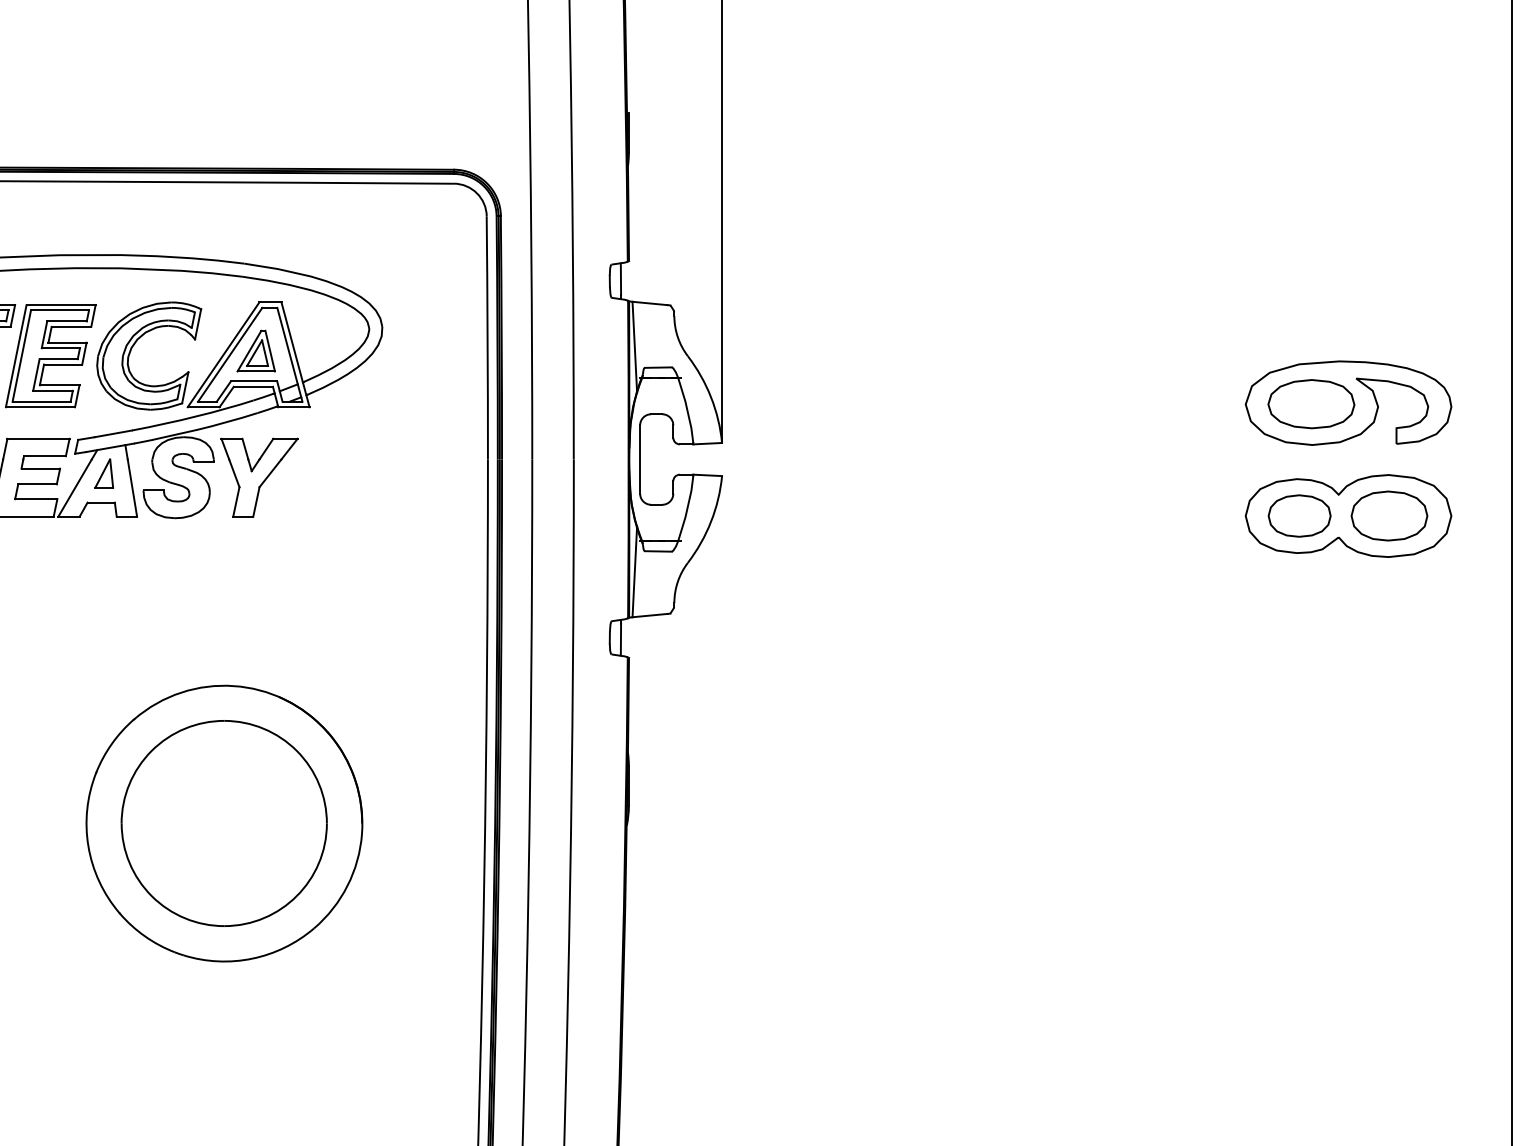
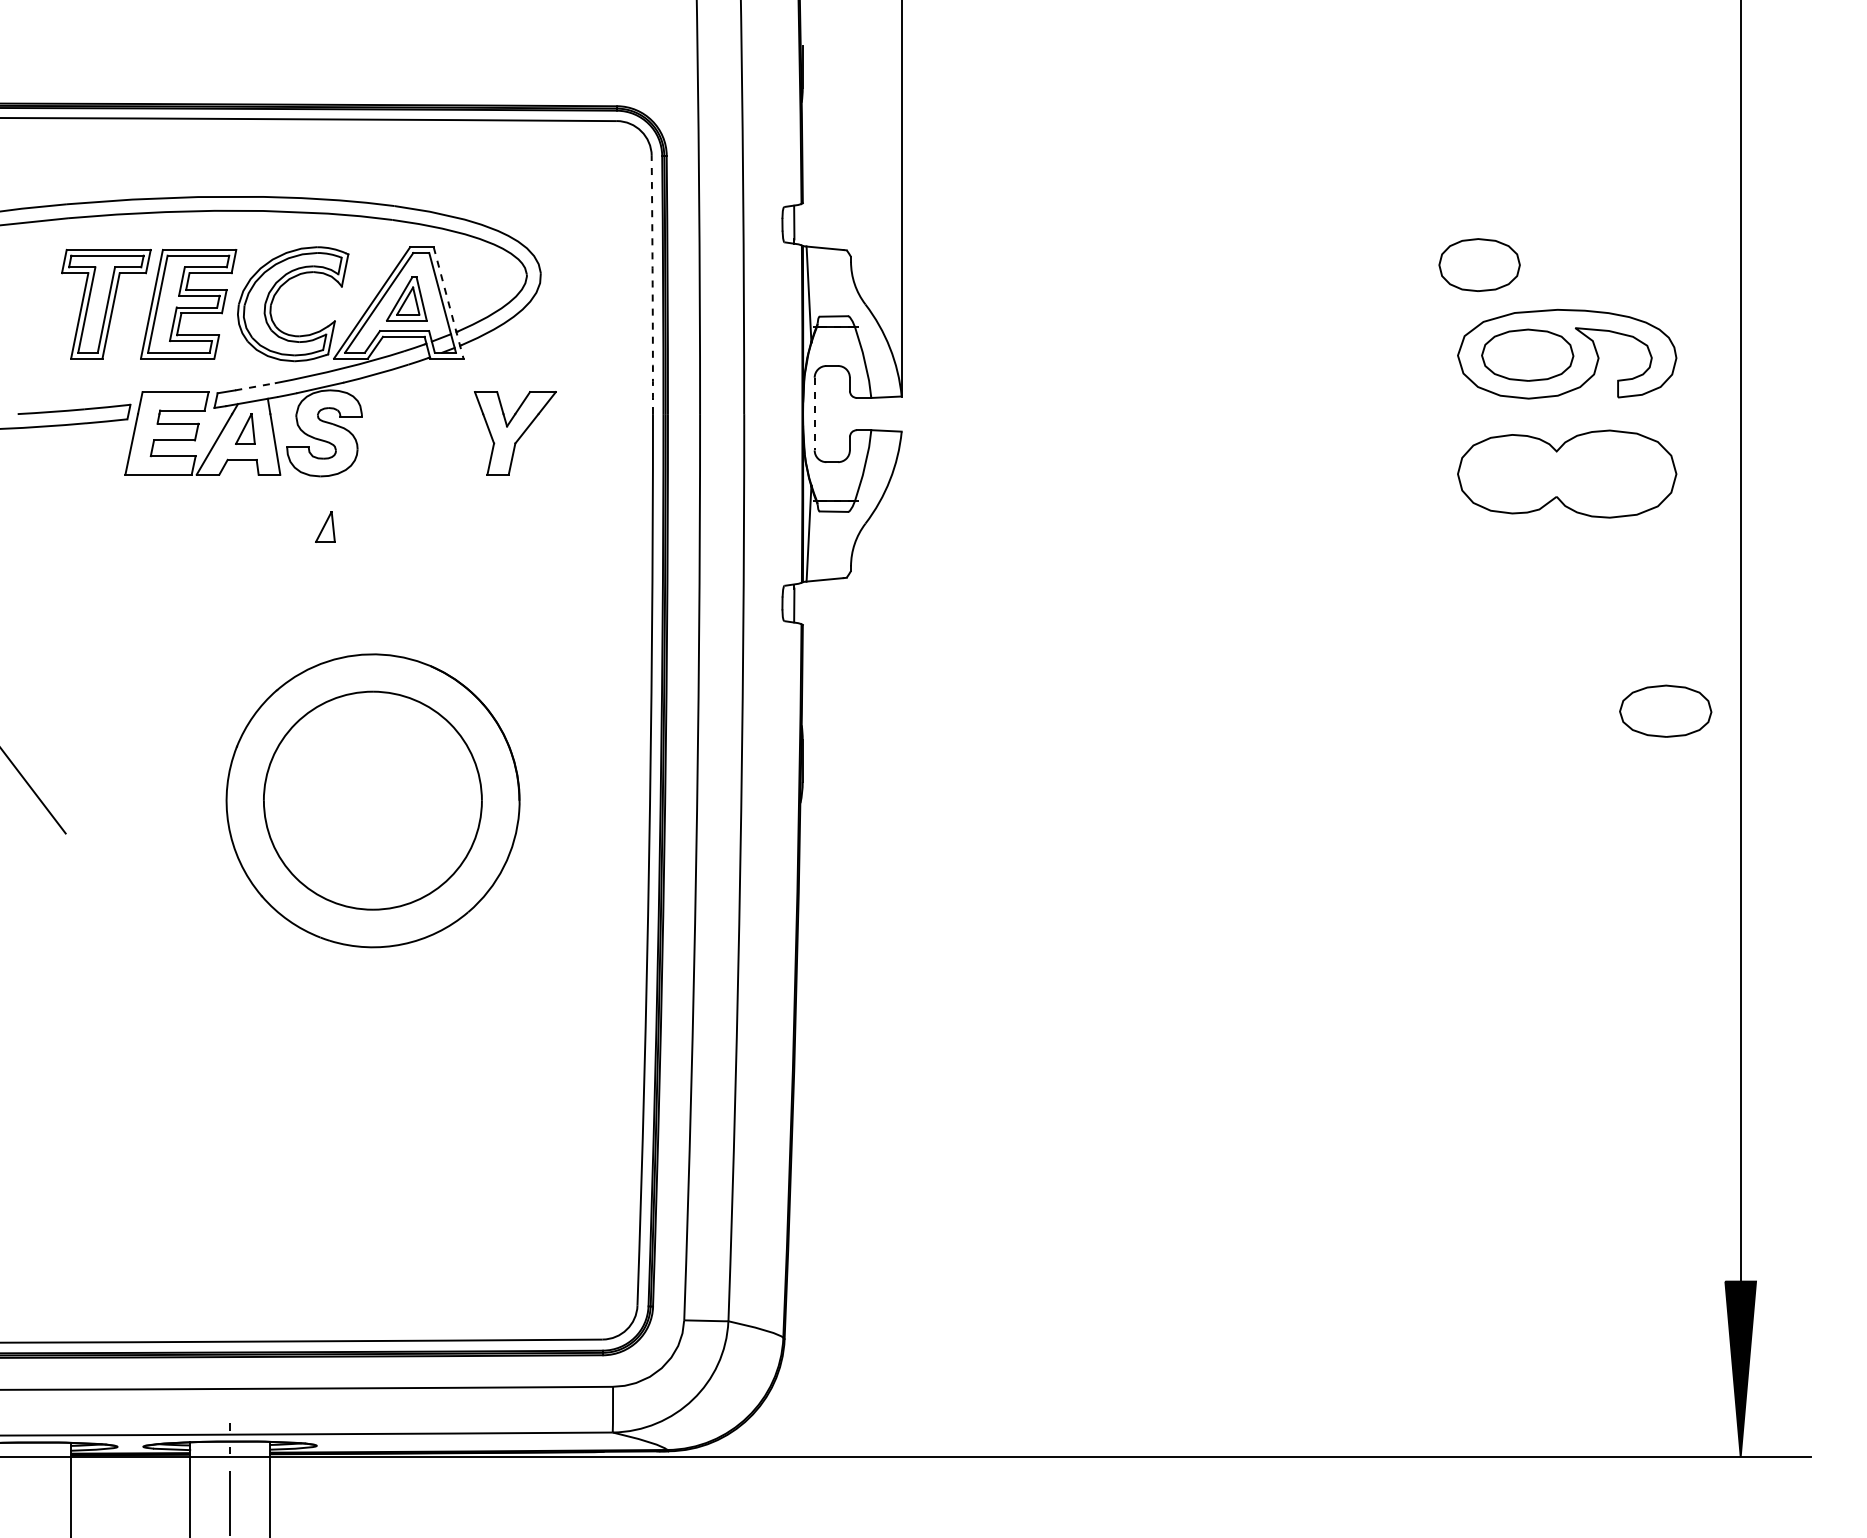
arc: (487, 337) -> (652, 284), solid -> dashed
line: (295, 354) -> (448, 302), solid -> dashed
line: (113, 433) -> (255, 386), solid -> dashed
line: (639, 459) -> (814, 414), solid -> dashed
part: (259, 477) -> (515, 433), moved
part: (1298, 515) -> (1514, 473), removed
part: (1389, 515) -> (1479, 264), moved
part: (179, 565) -> (325, 526), added
part: (1441, 738) -> (1665, 710), added

